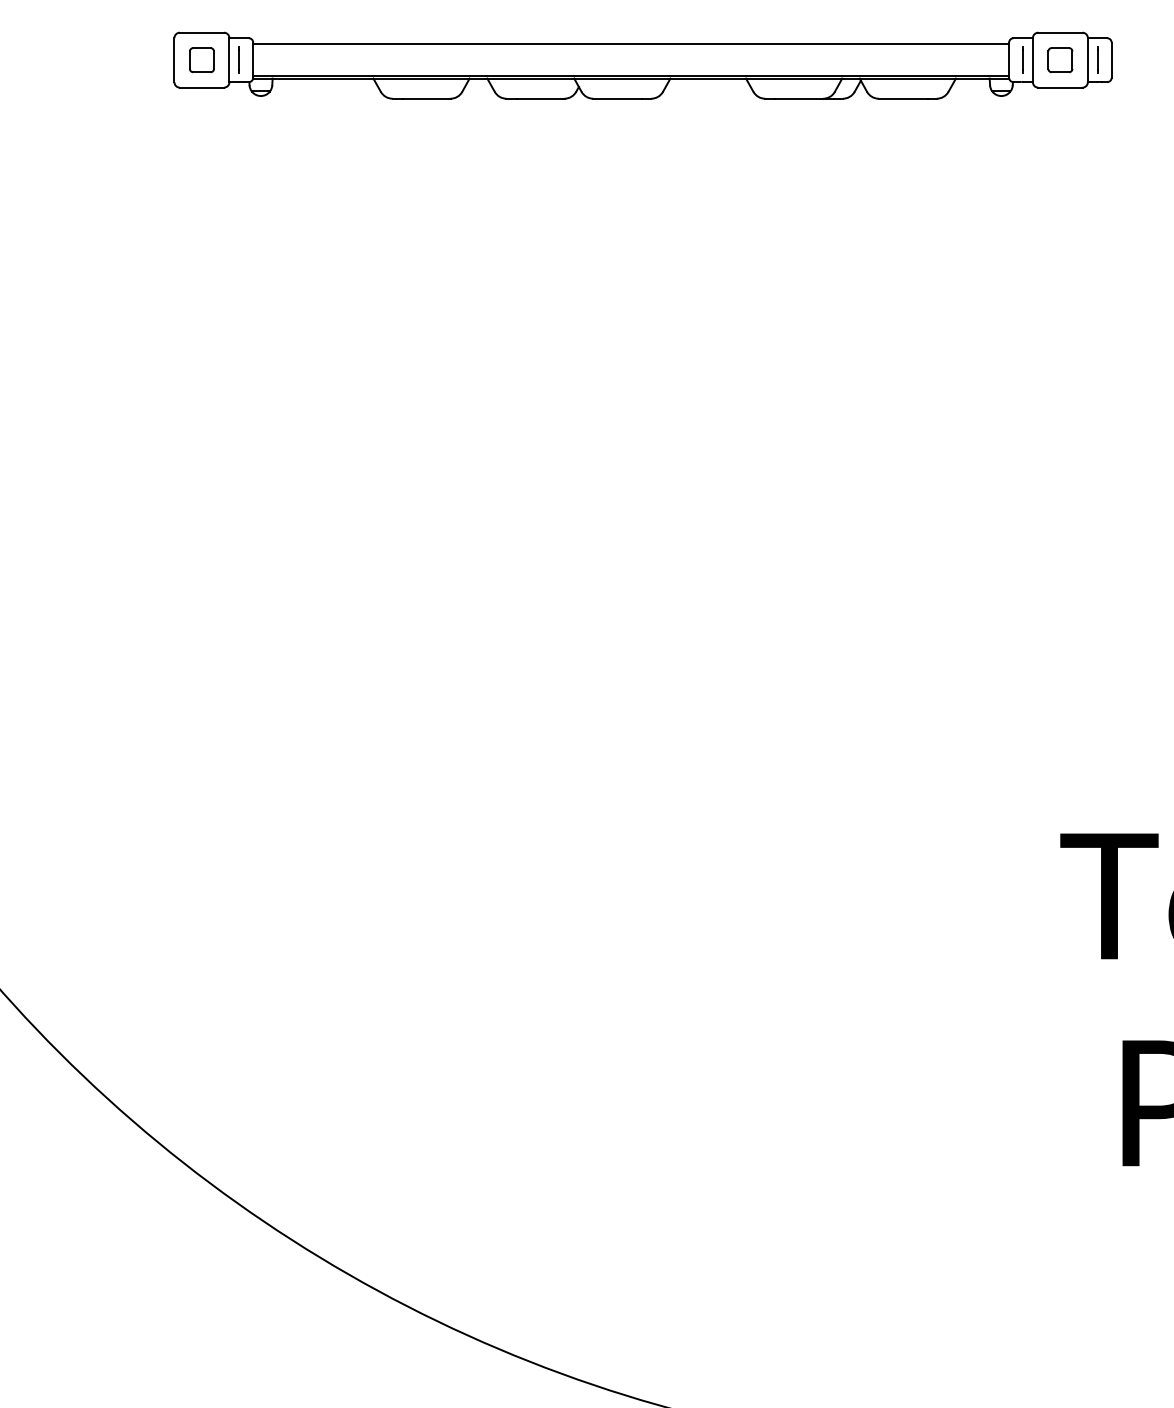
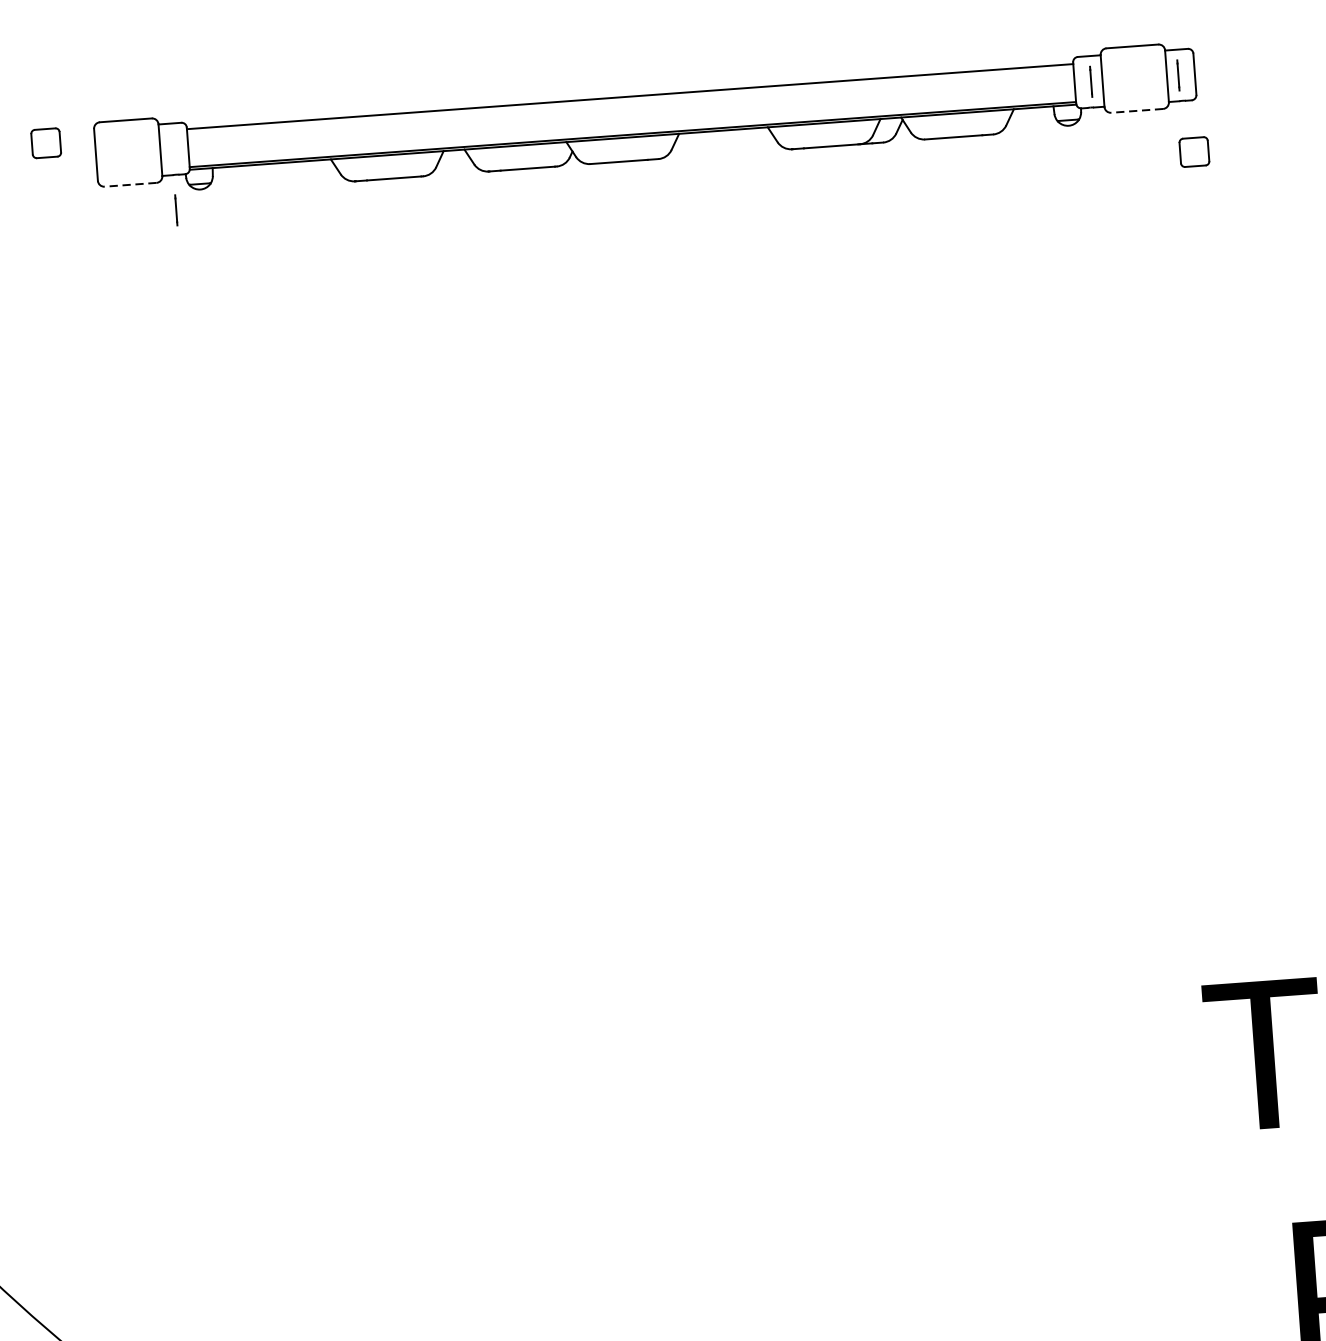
line: (238, 59) -> (175, 209), moved
part: (201, 60) -> (45, 143), moved
part: (1060, 60) -> (1194, 152), moved
line: (201, 87) -> (130, 184), solid -> dashed
line: (1059, 87) -> (1136, 110), solid -> dashed

